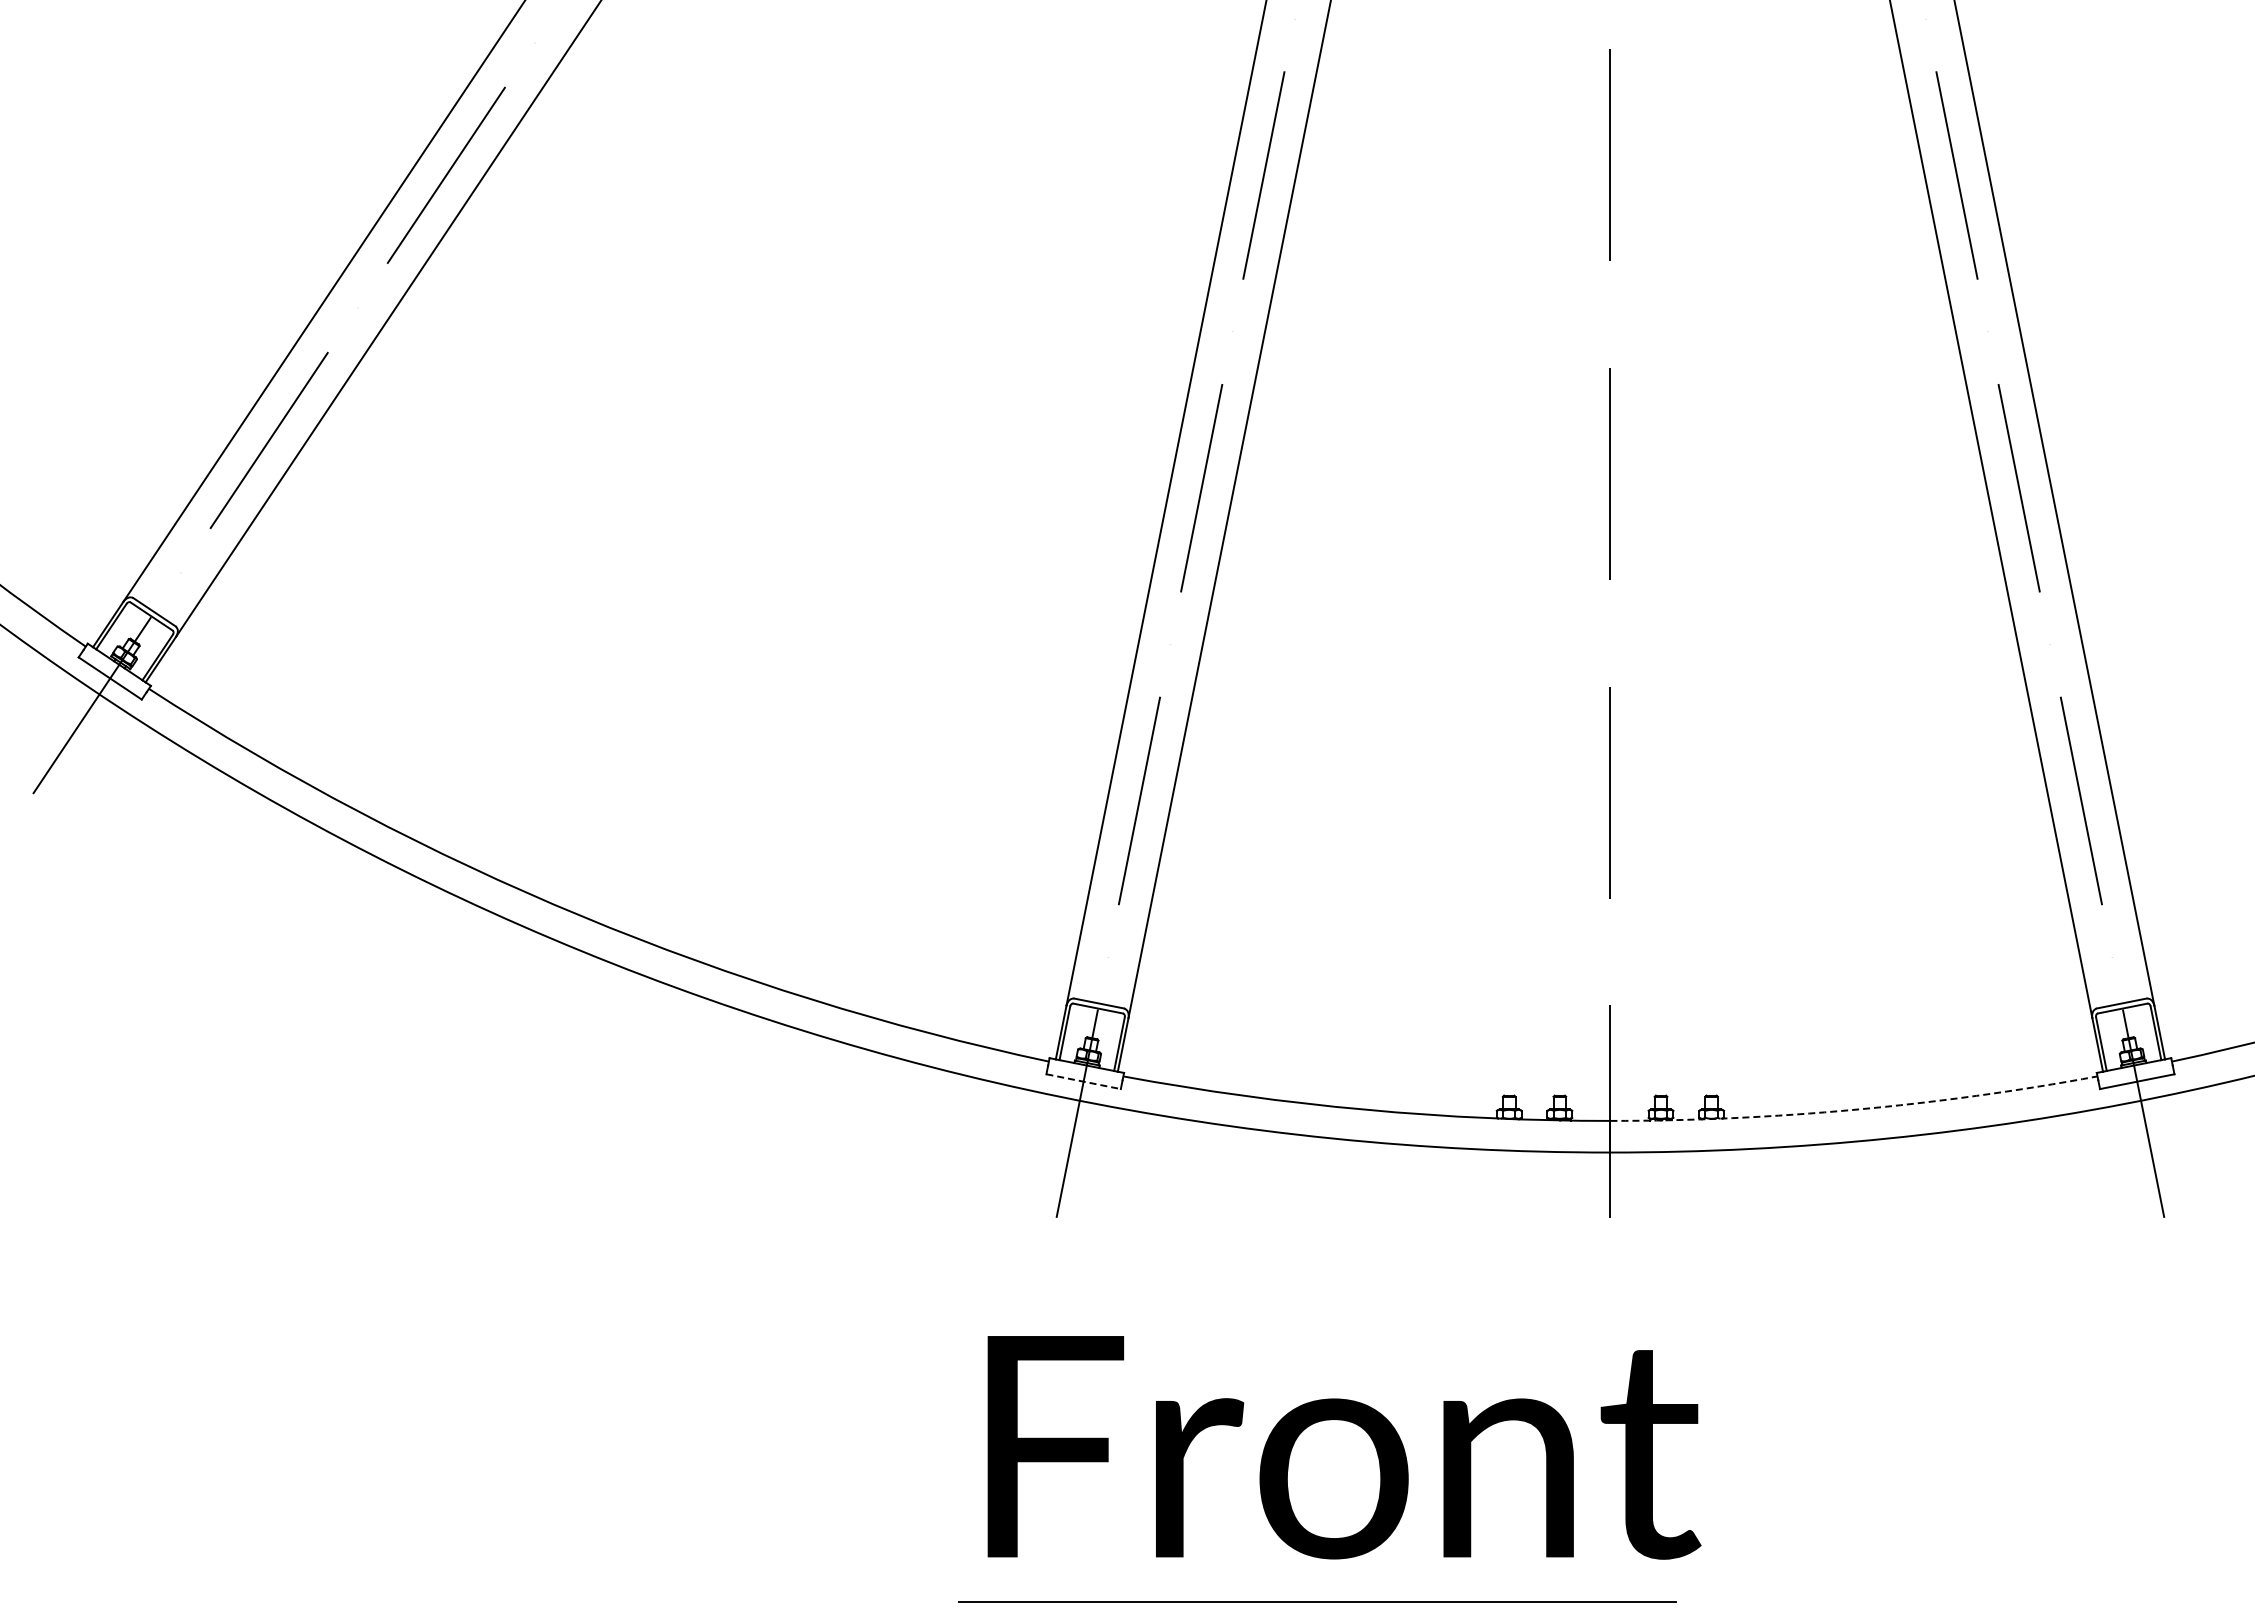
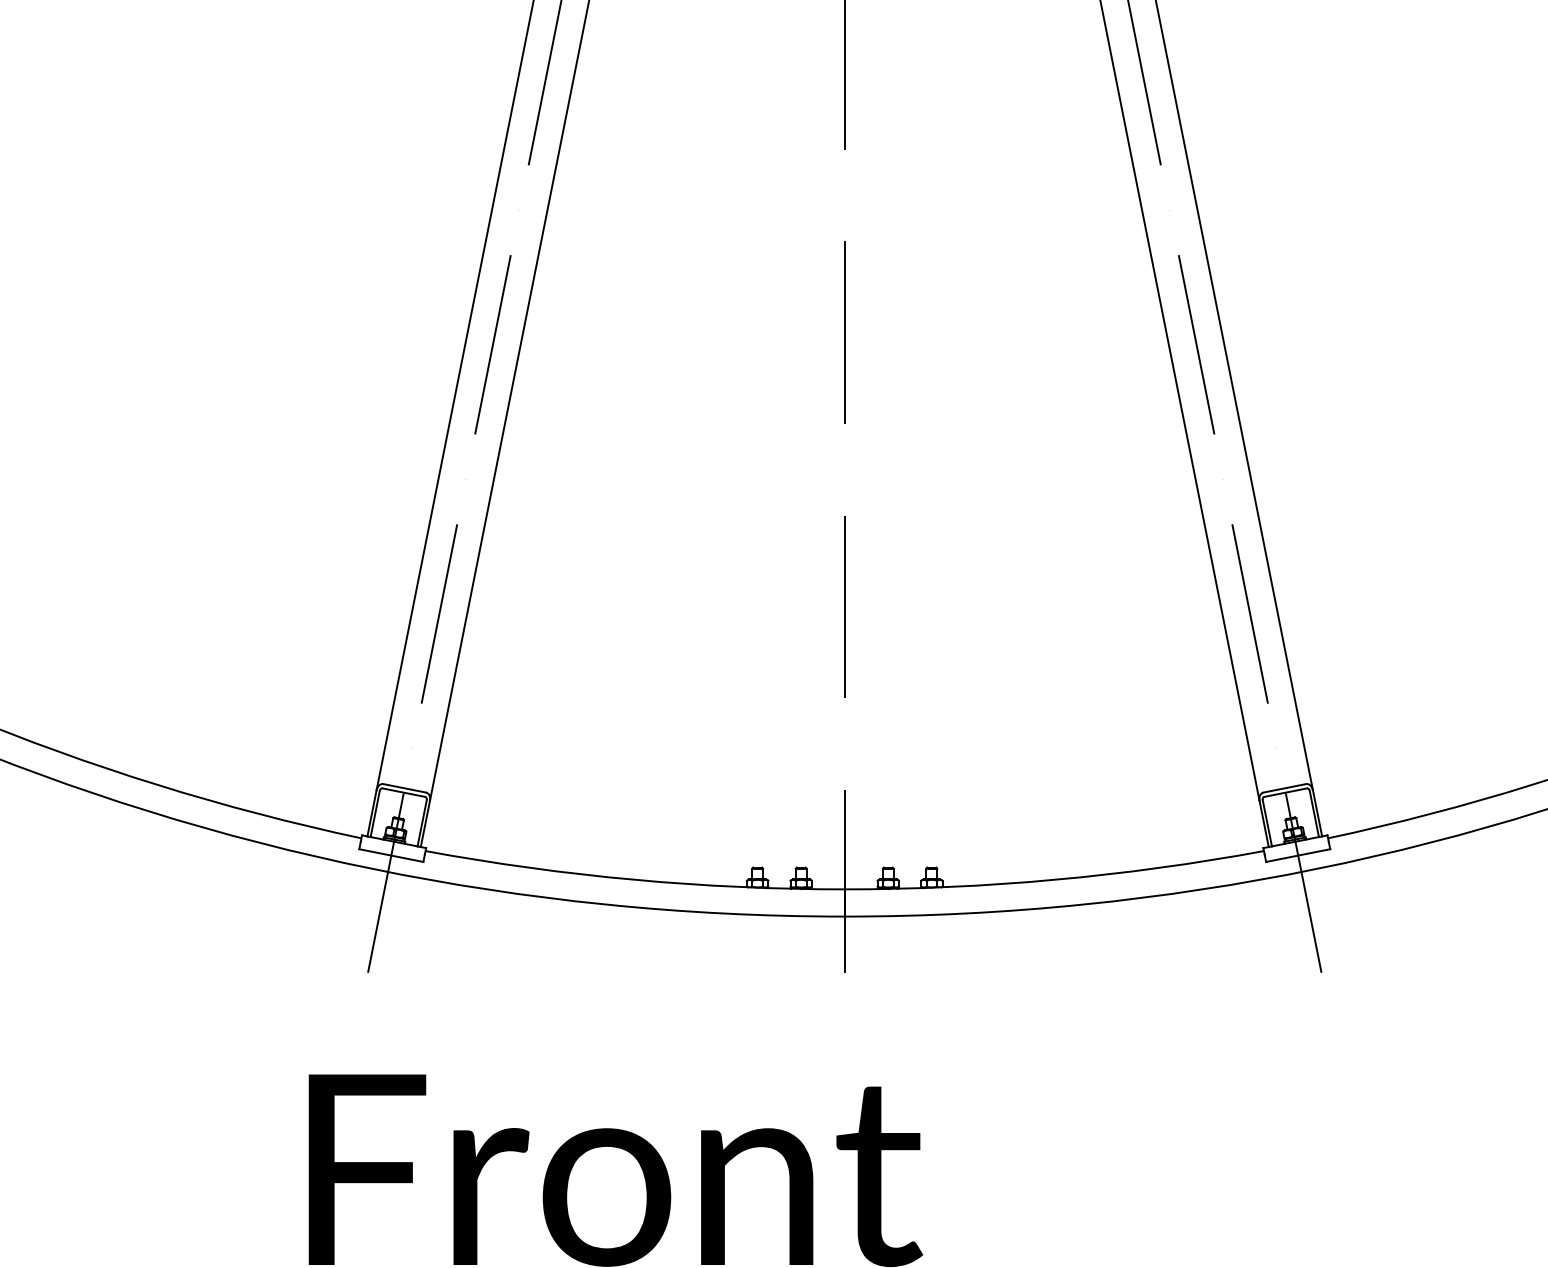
line: (1083, 1081) -> (391, 855), dashed -> solid
arc: (1854, 1109) -> (1054, 879), dashed -> solid

